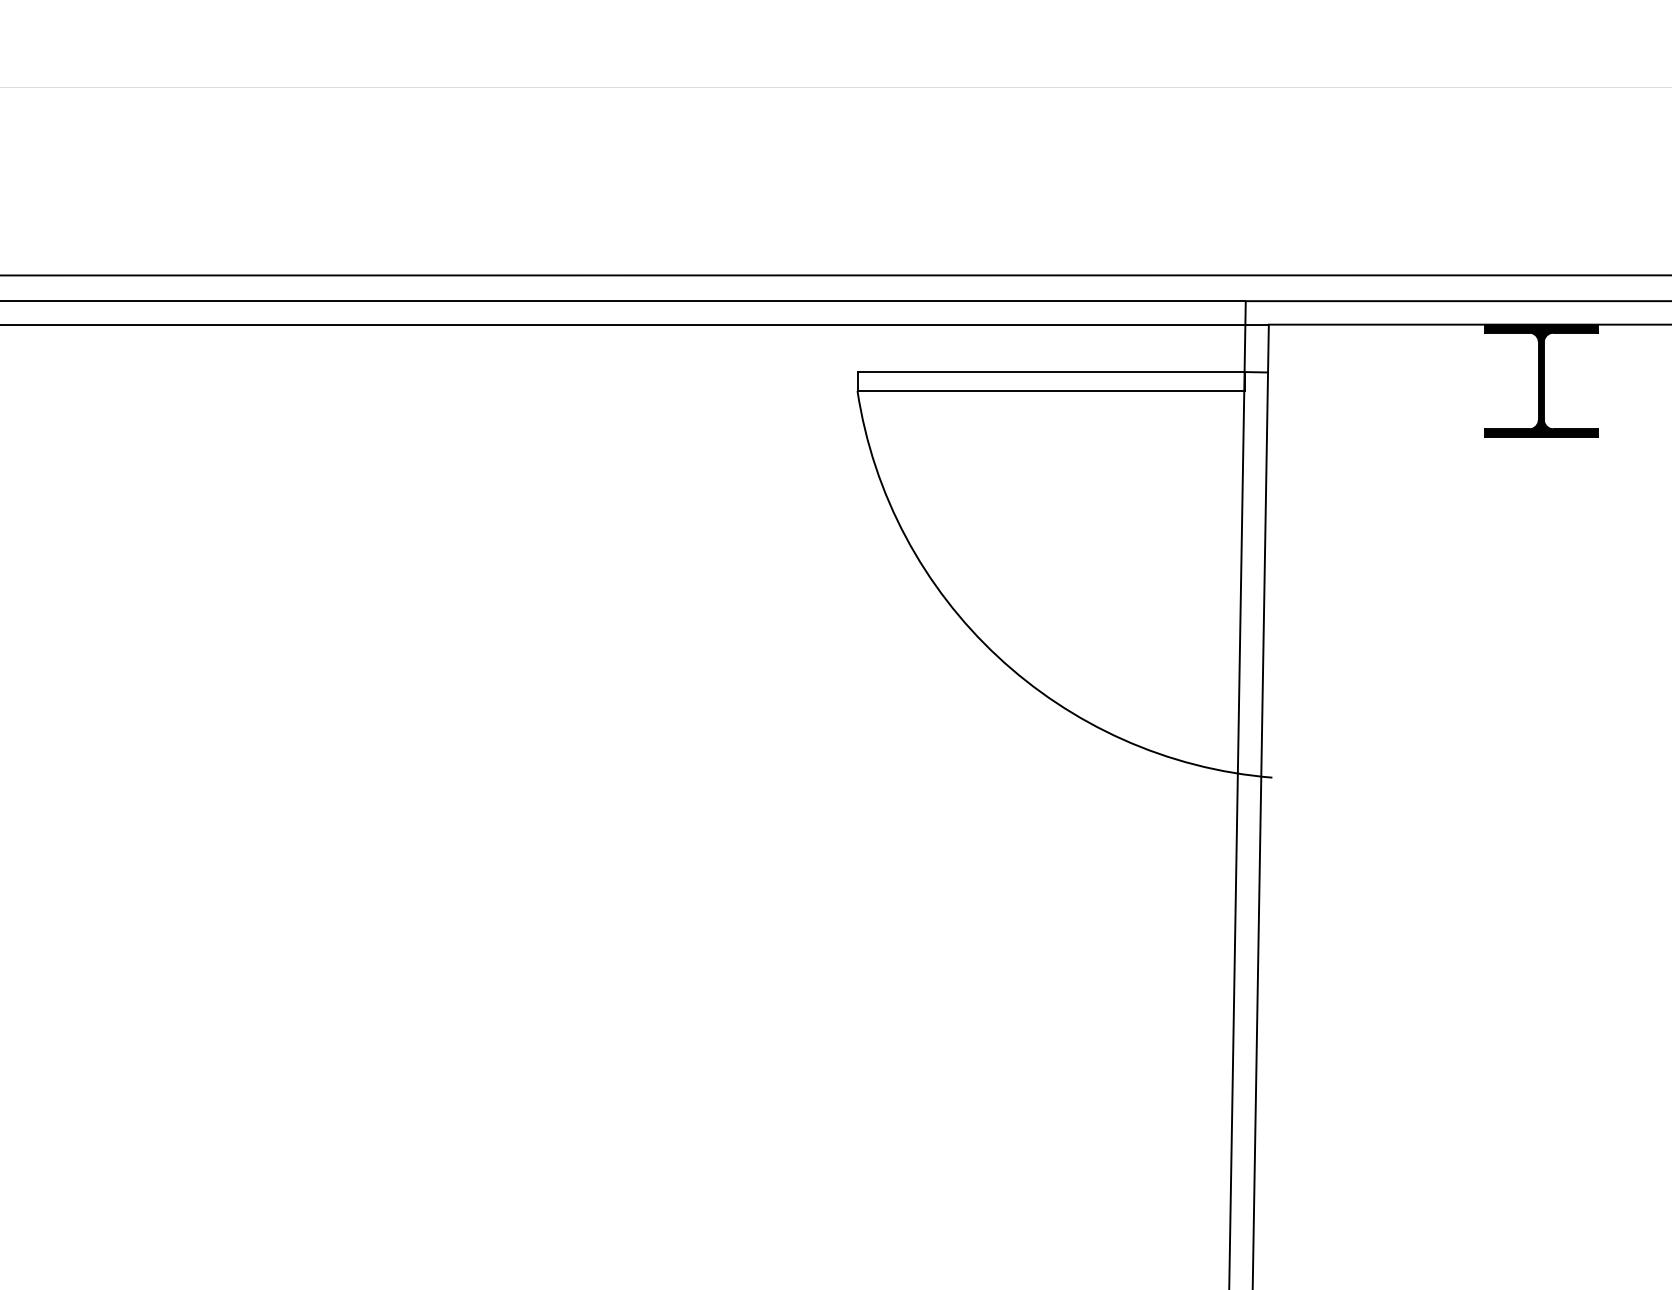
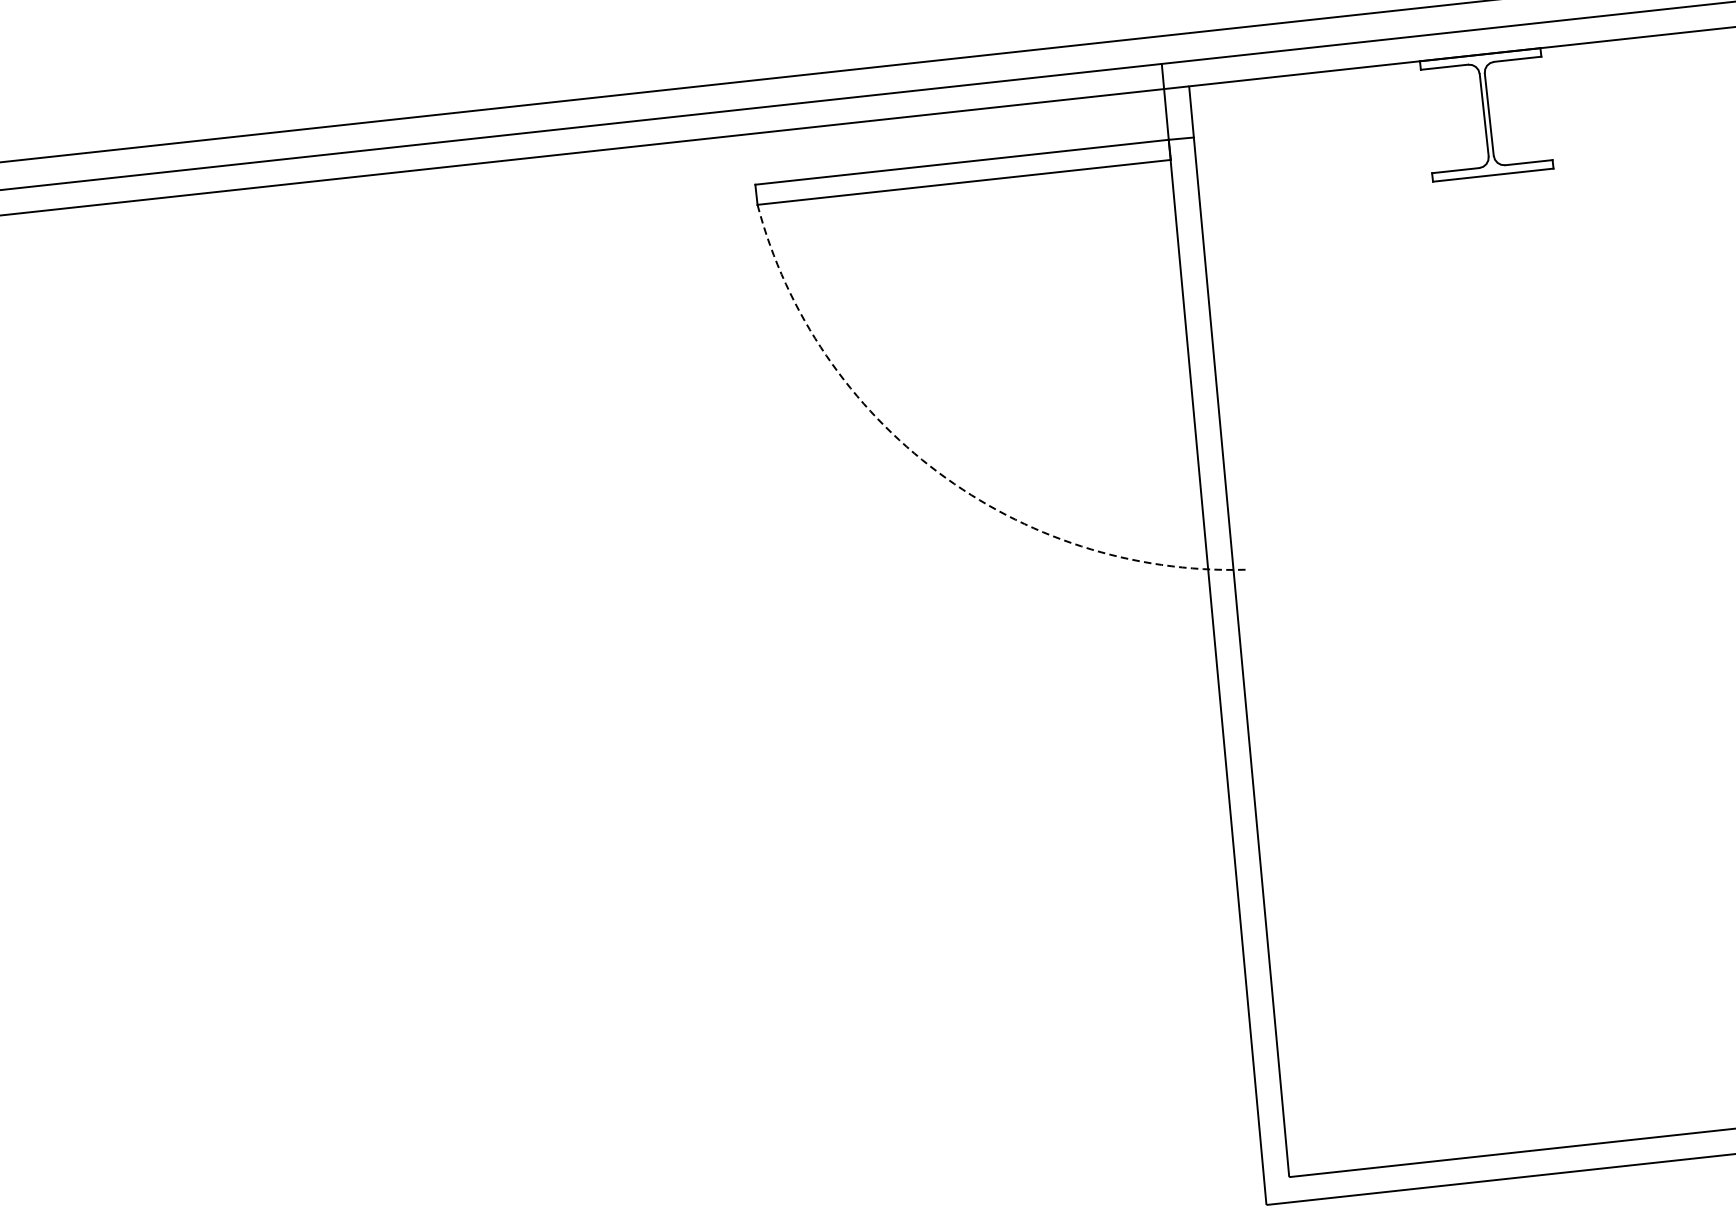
fill: (1540, 380) -> (1485, 114), removed
arc: (997, 656) -> (937, 472), solid -> dashed

